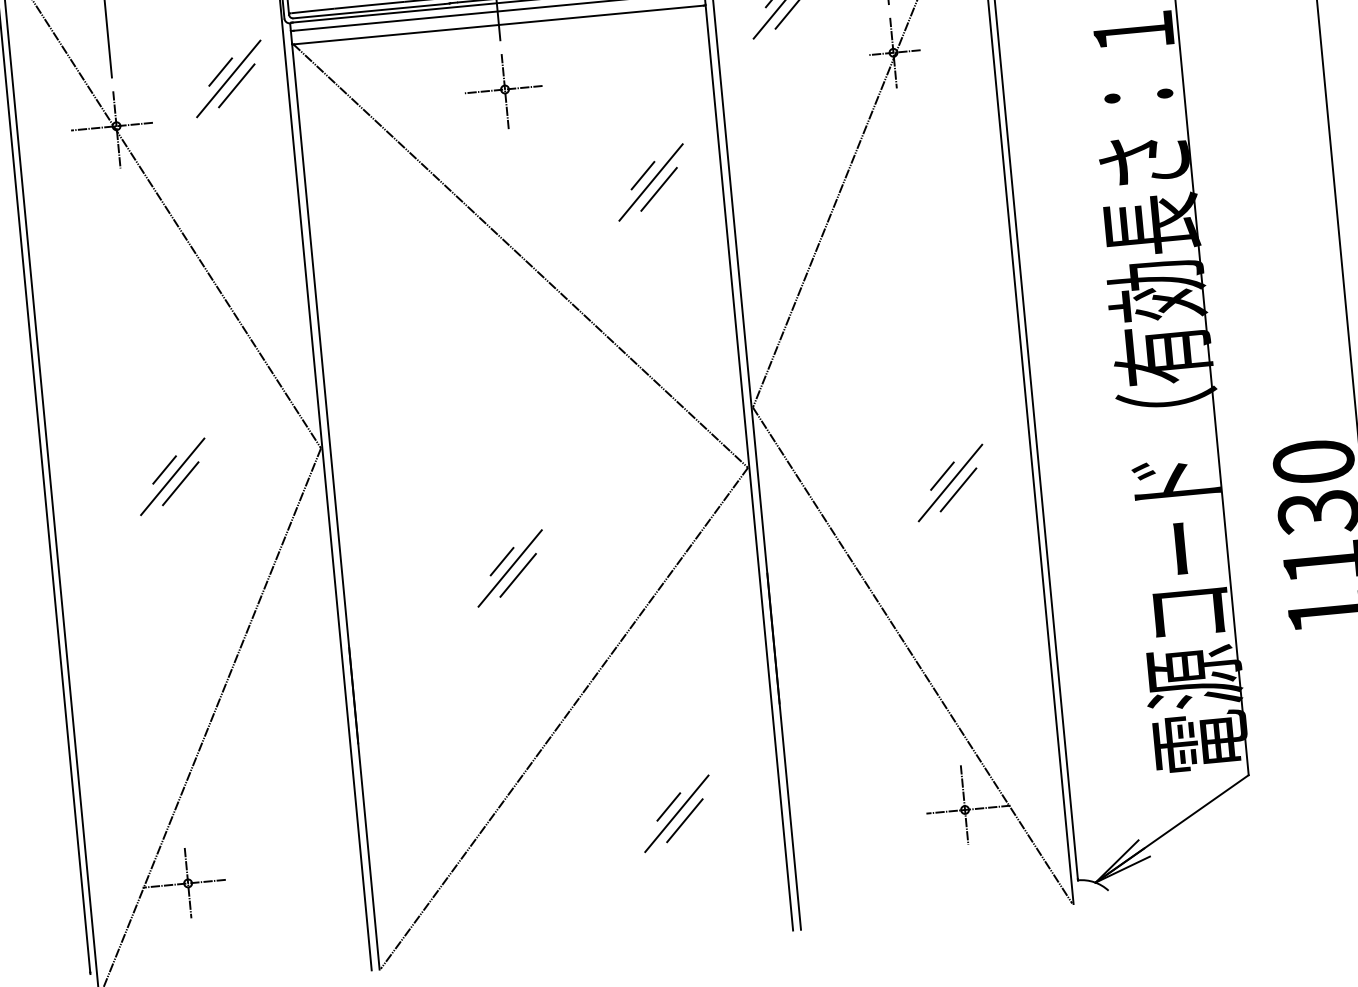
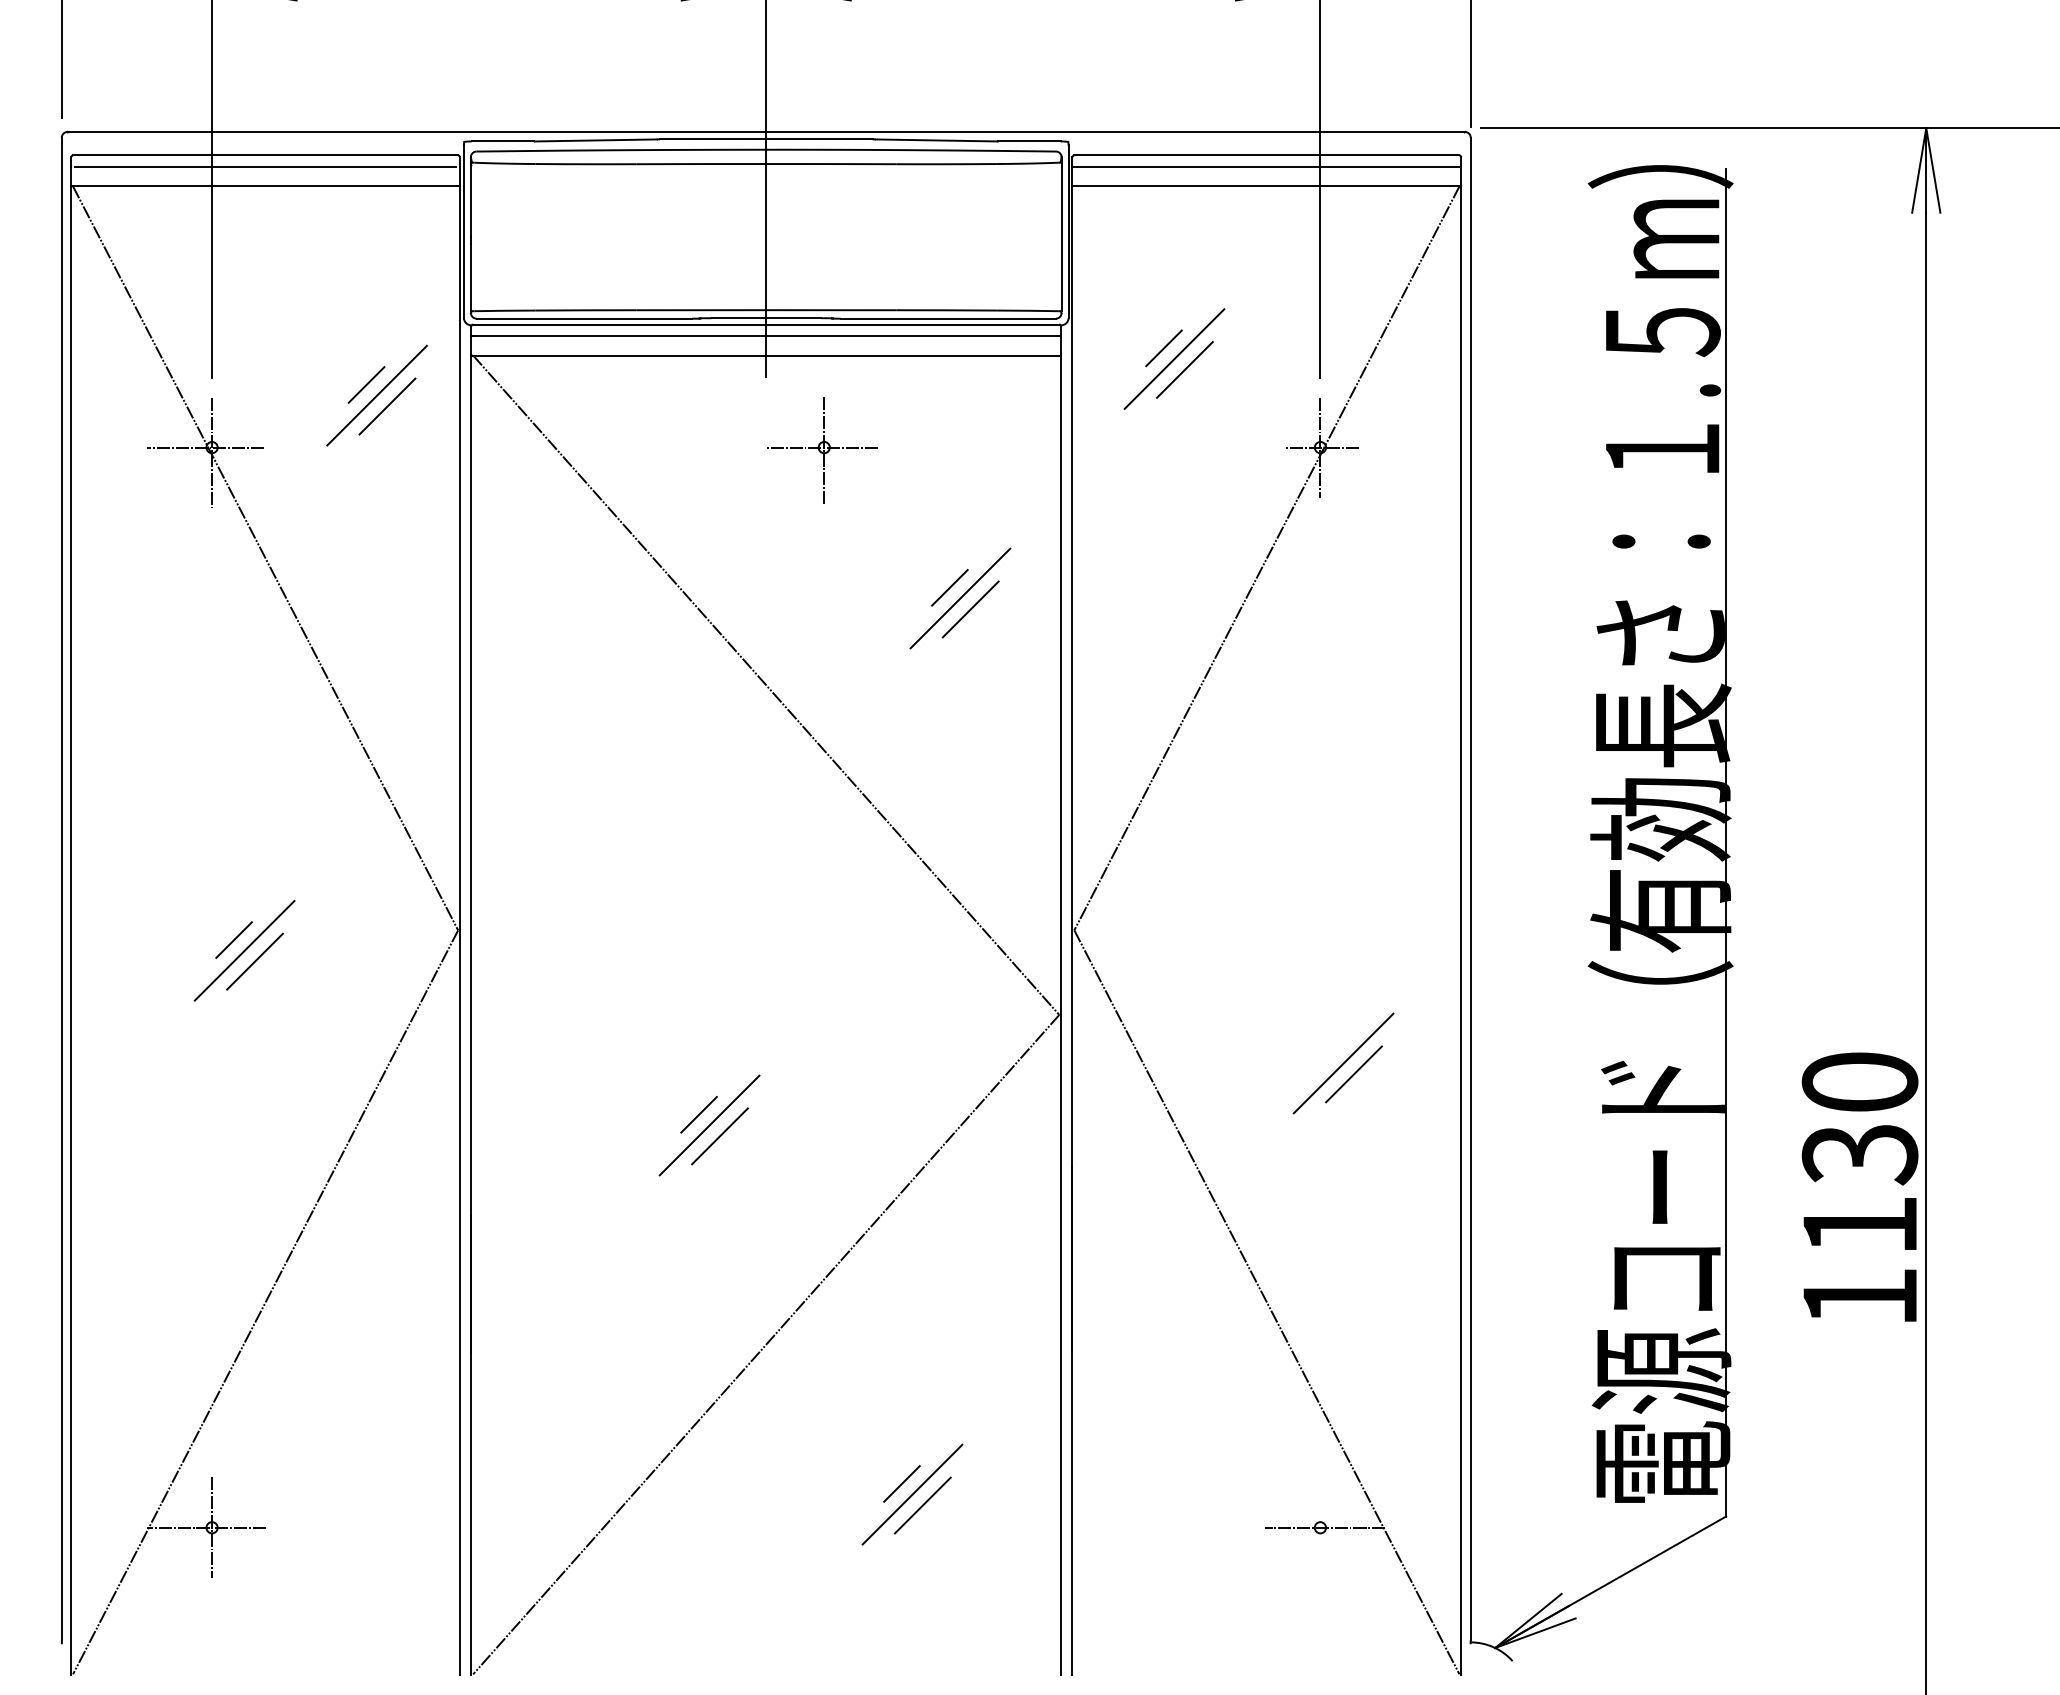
part: (503, 91) -> (822, 450), moved
line: (942, 476) -> (1332, 1052), removed
line: (964, 804) -> (1320, 1520), removed

